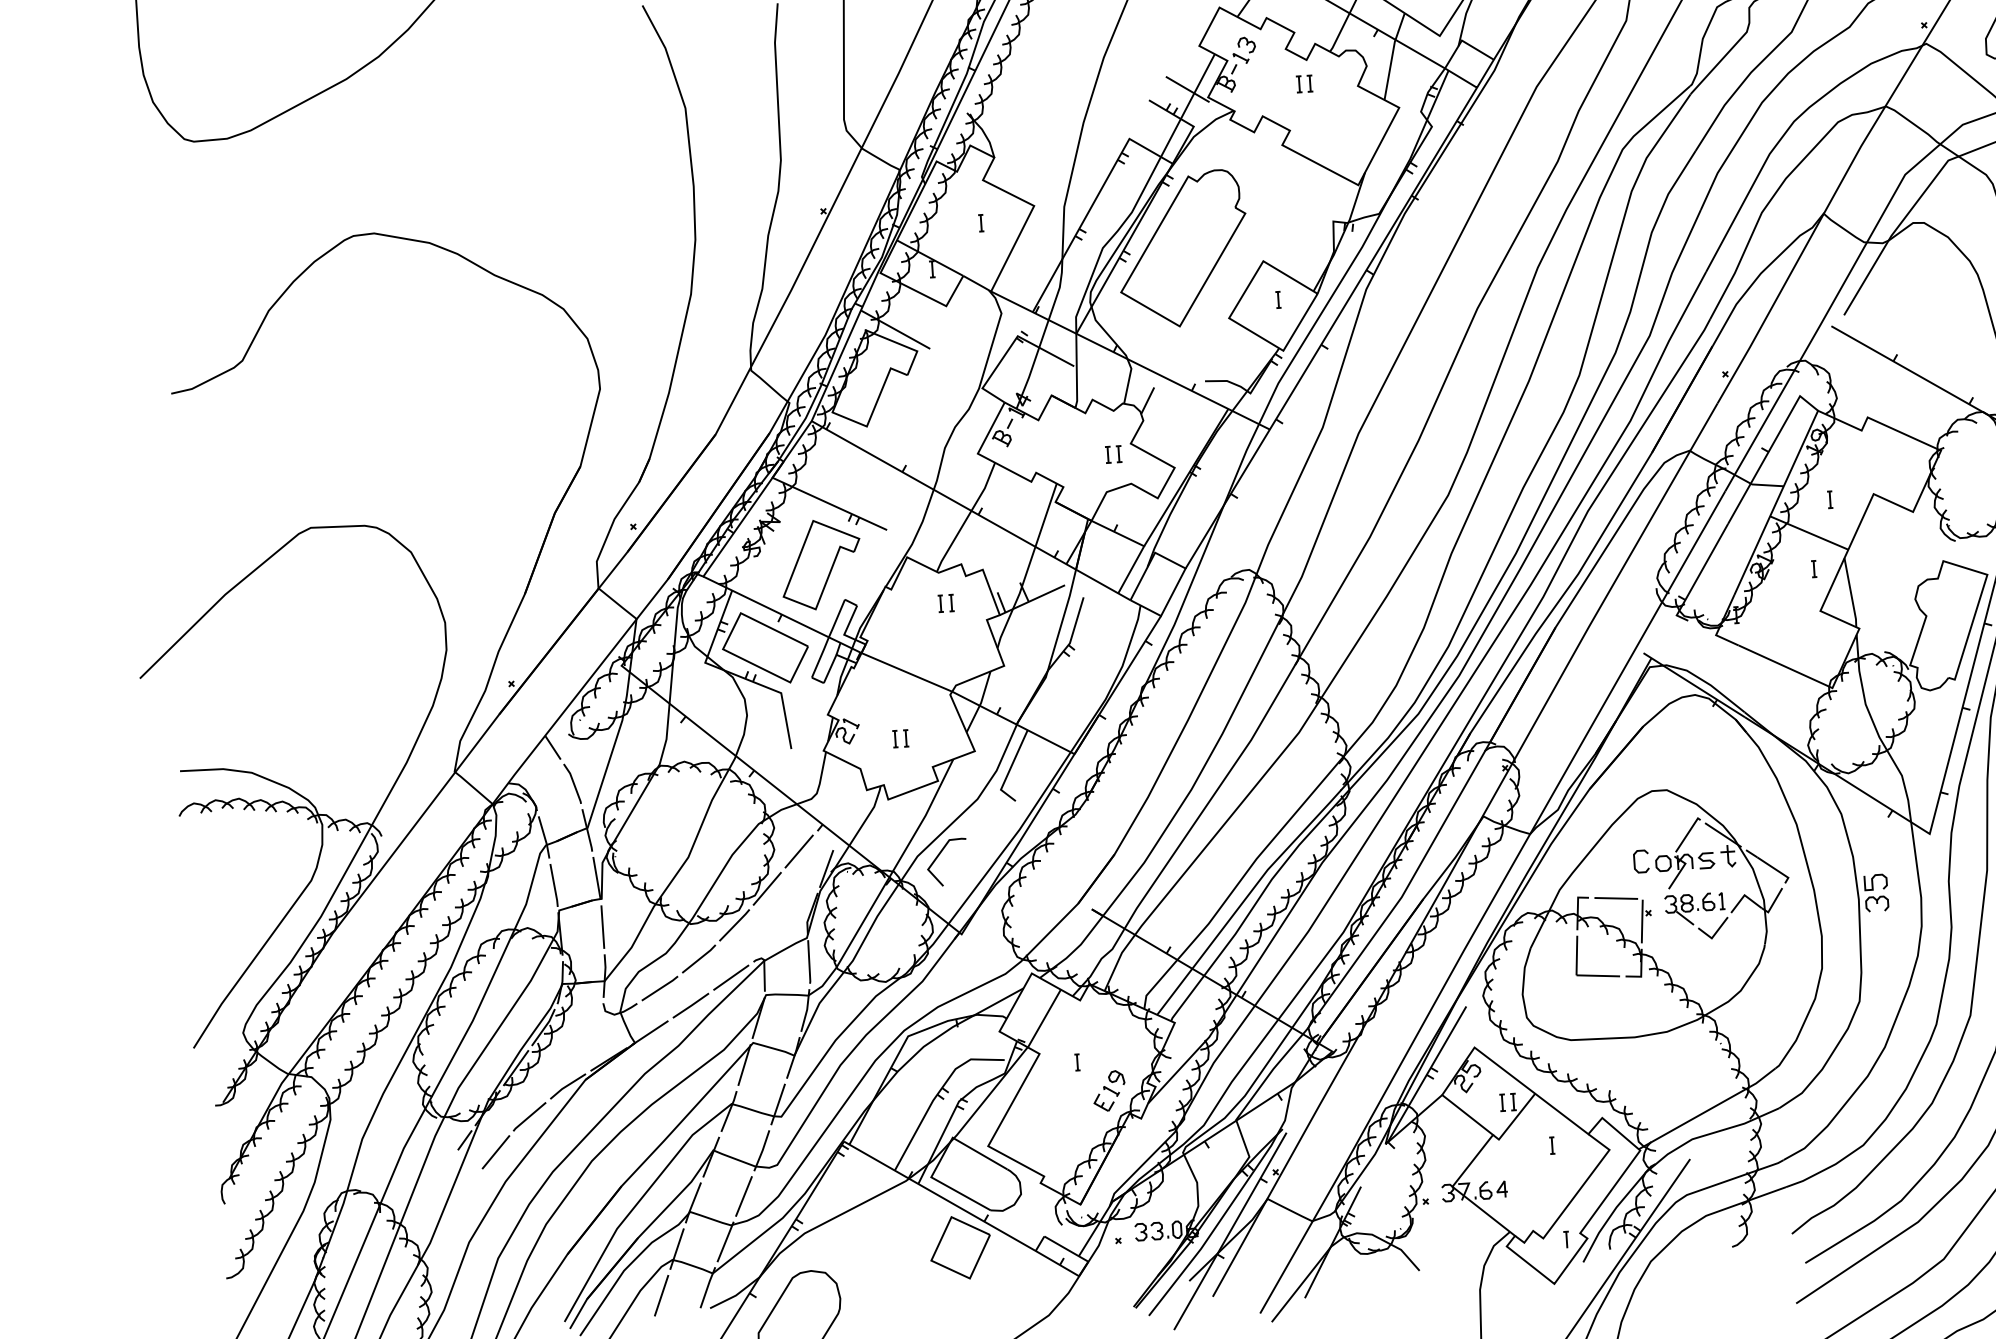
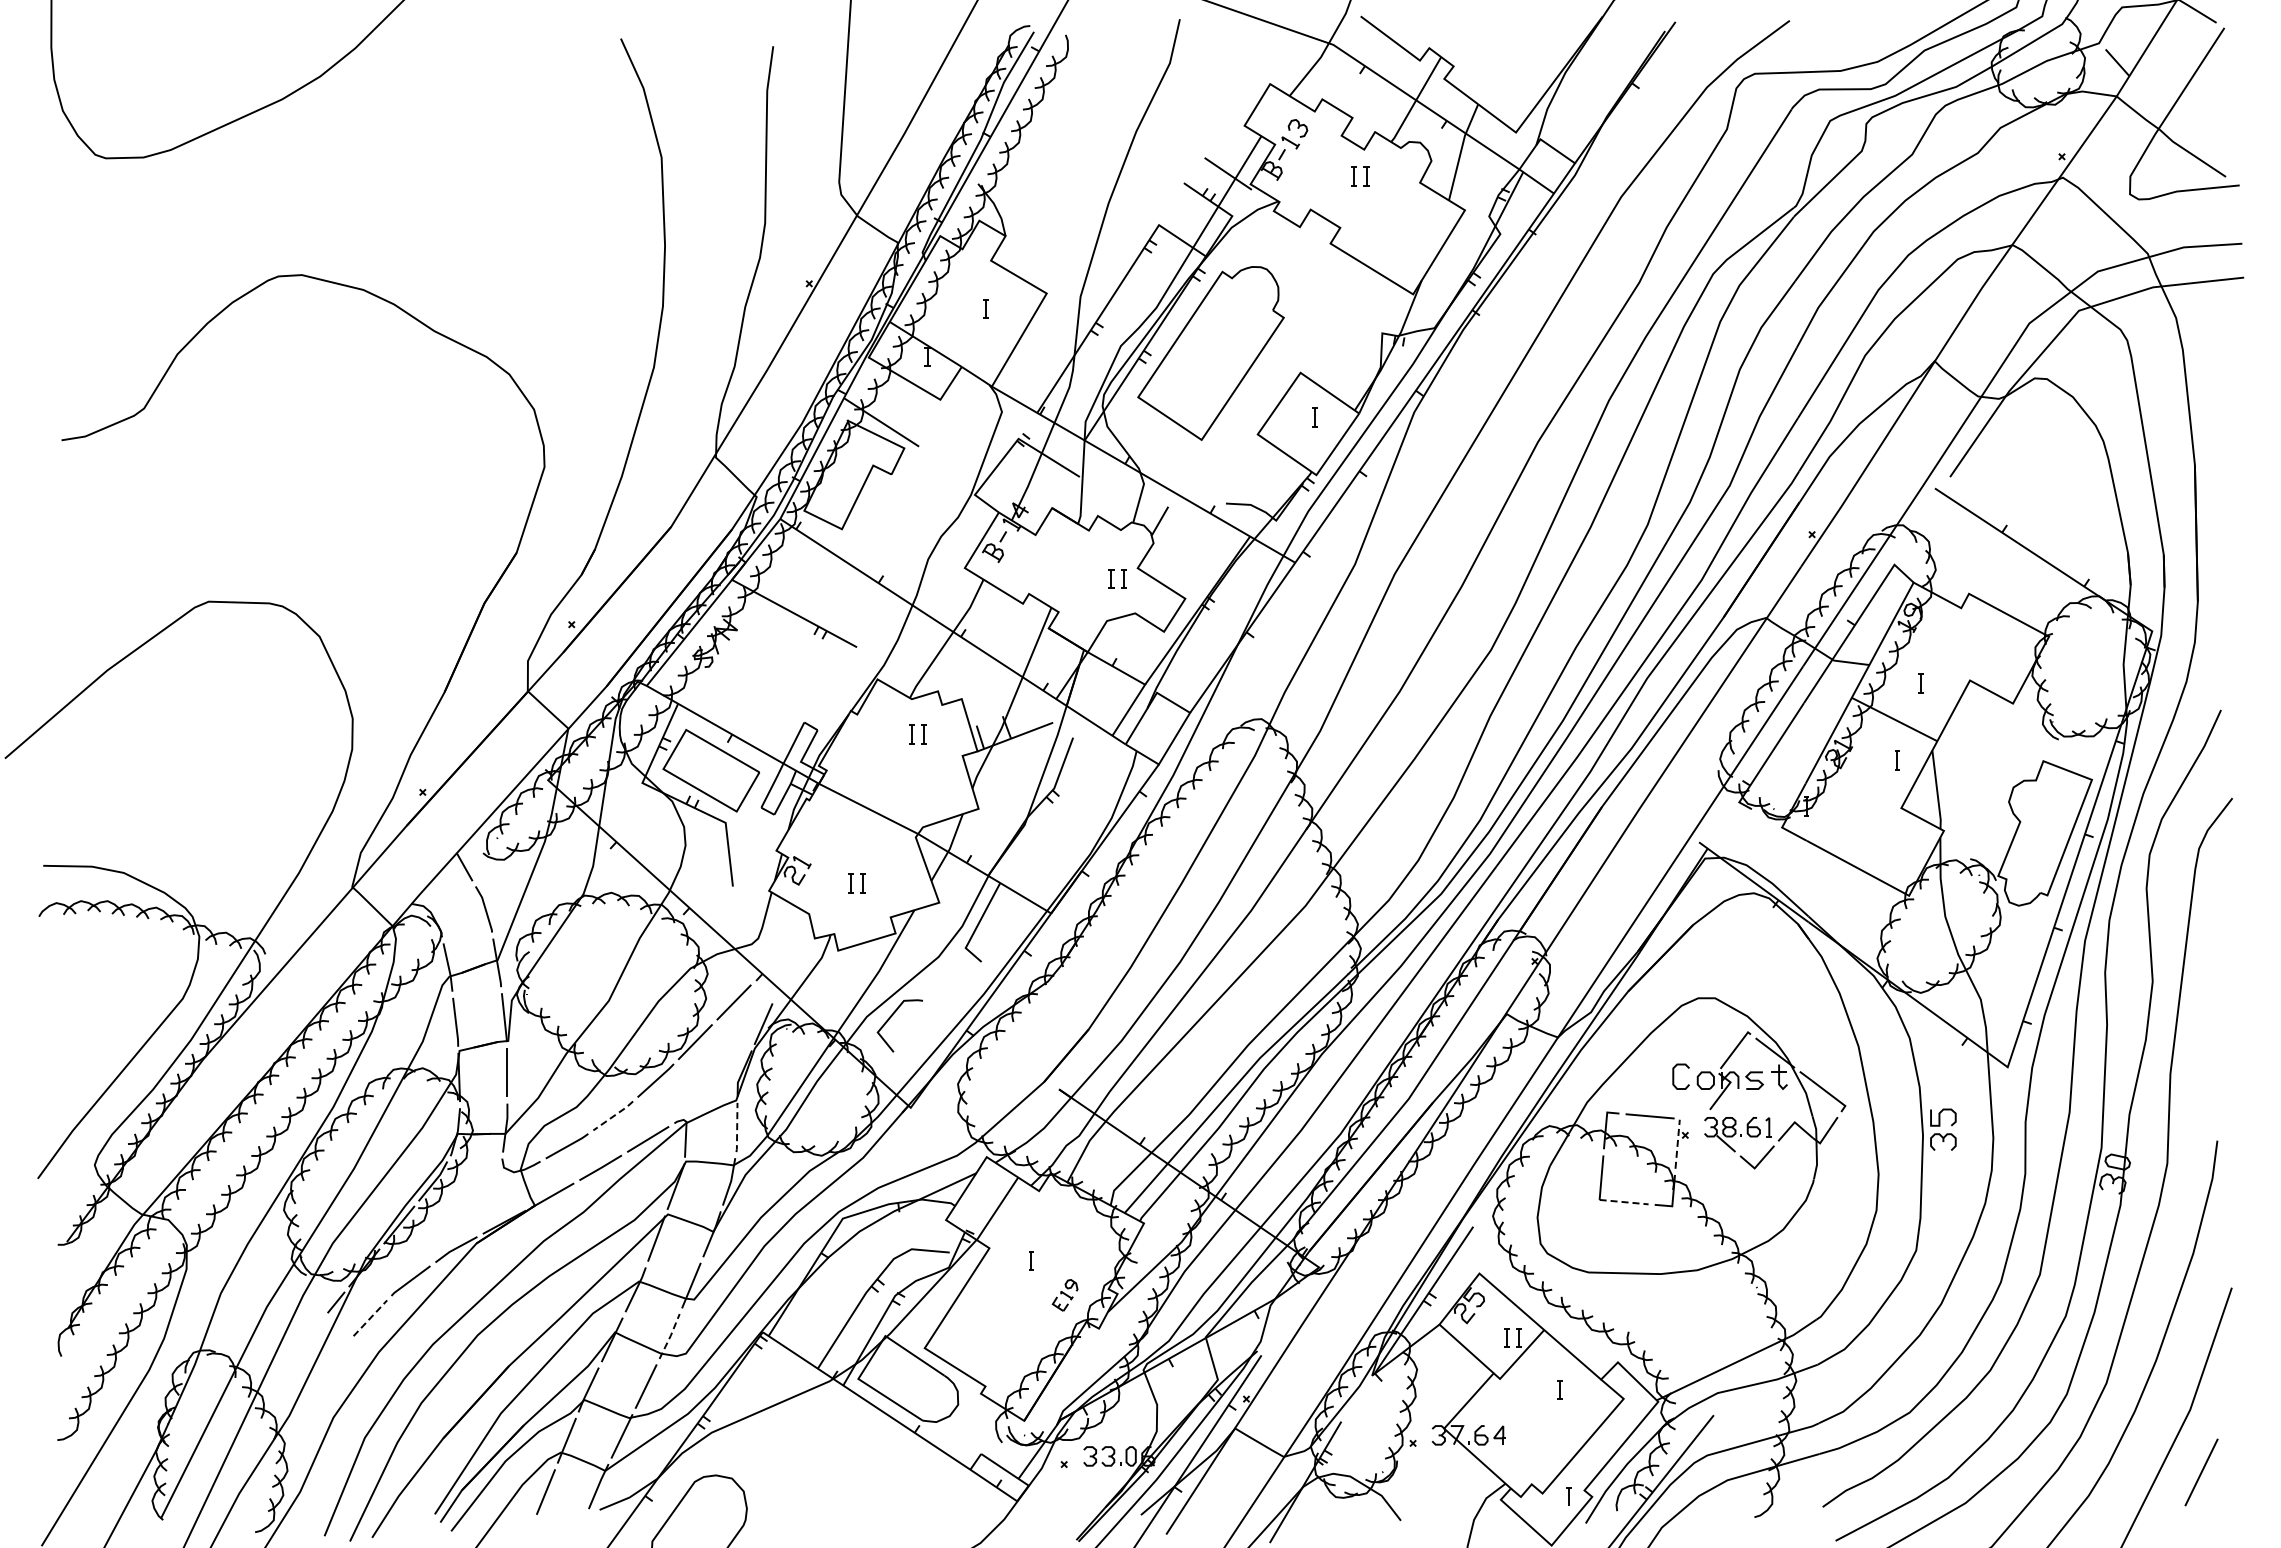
part: (821, 564) -> (780, 681), removed
line: (1642, 921) -> (1677, 1144), solid -> dashed
line: (699, 959) -> (613, 1116), solid -> dashed
line: (809, 961) -> (737, 1127), solid -> dashed
line: (1598, 976) -> (1624, 1202), solid -> dashed
part: (1108, 1091) -> (1064, 1295), size x0.7
line: (762, 1150) -> (670, 1336), solid -> dashed
line: (496, 1152) -> (370, 1318), solid -> dashed
part: (960, 1247) -> (885, 1460), removed

